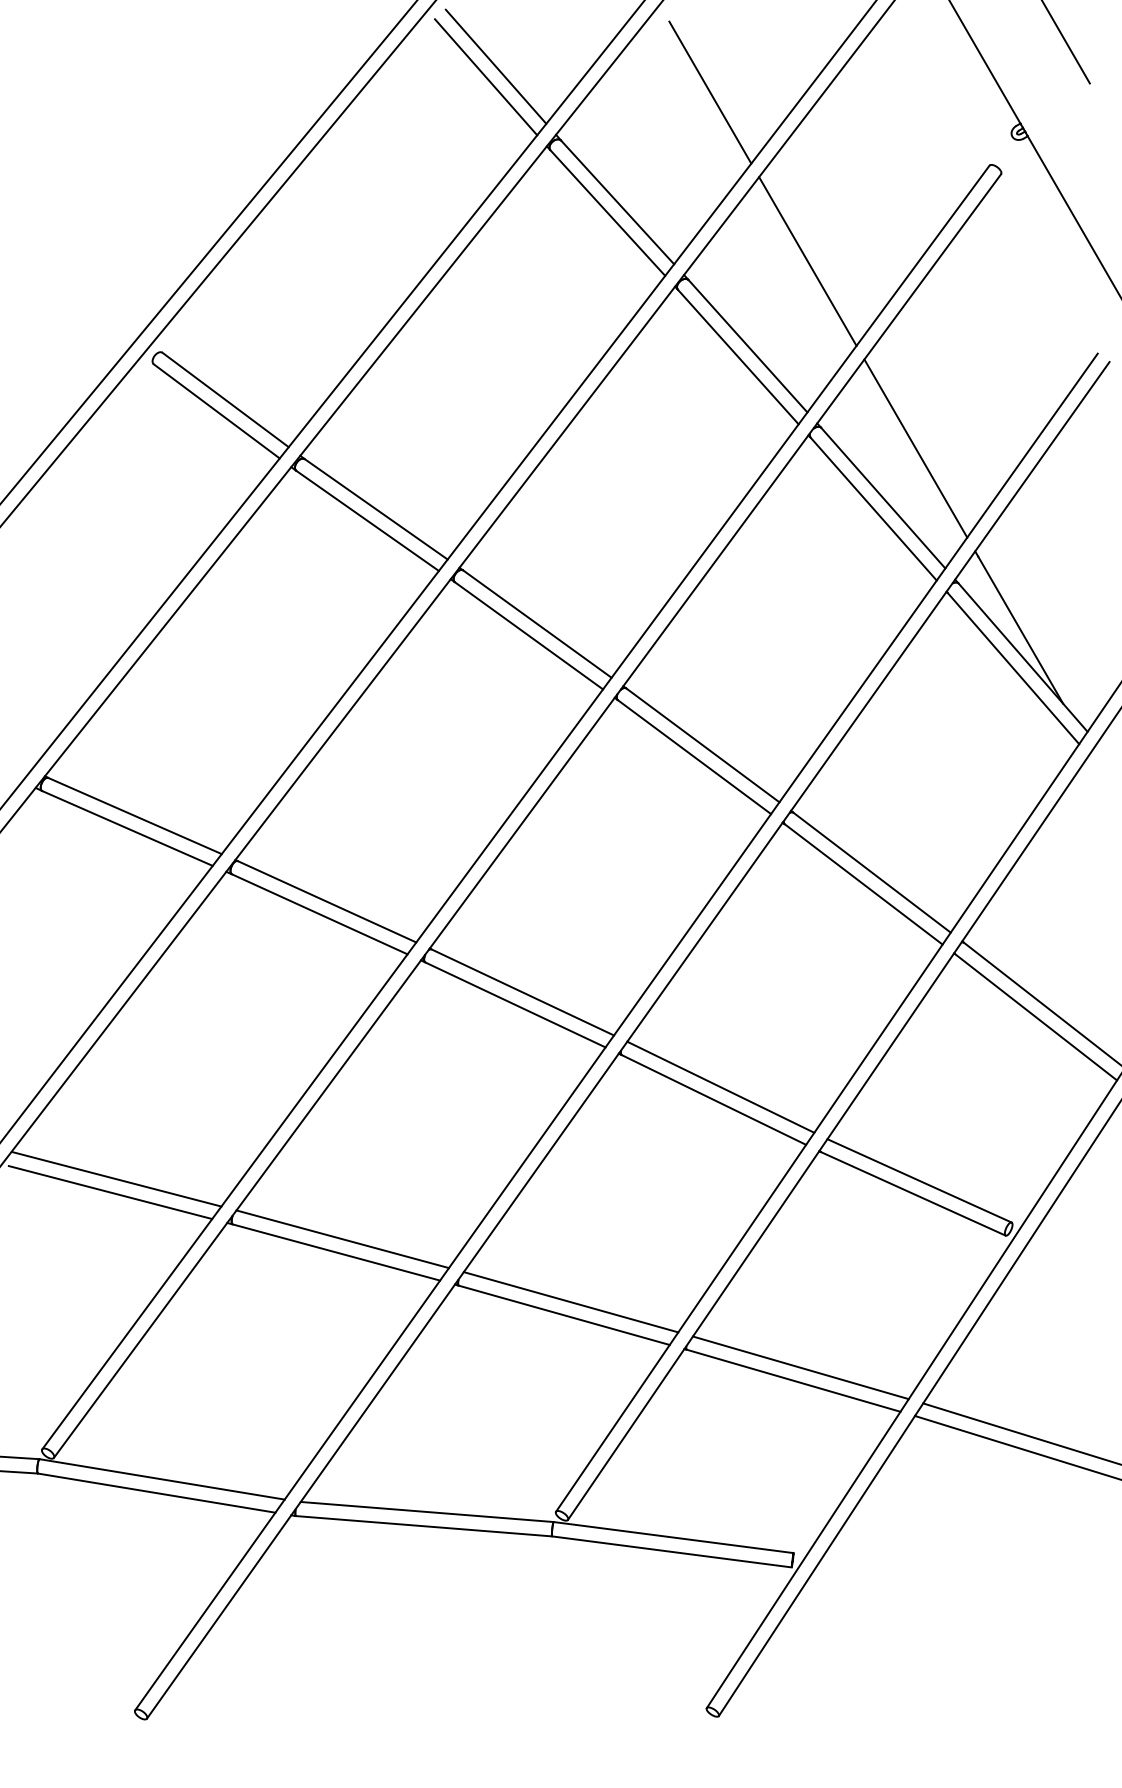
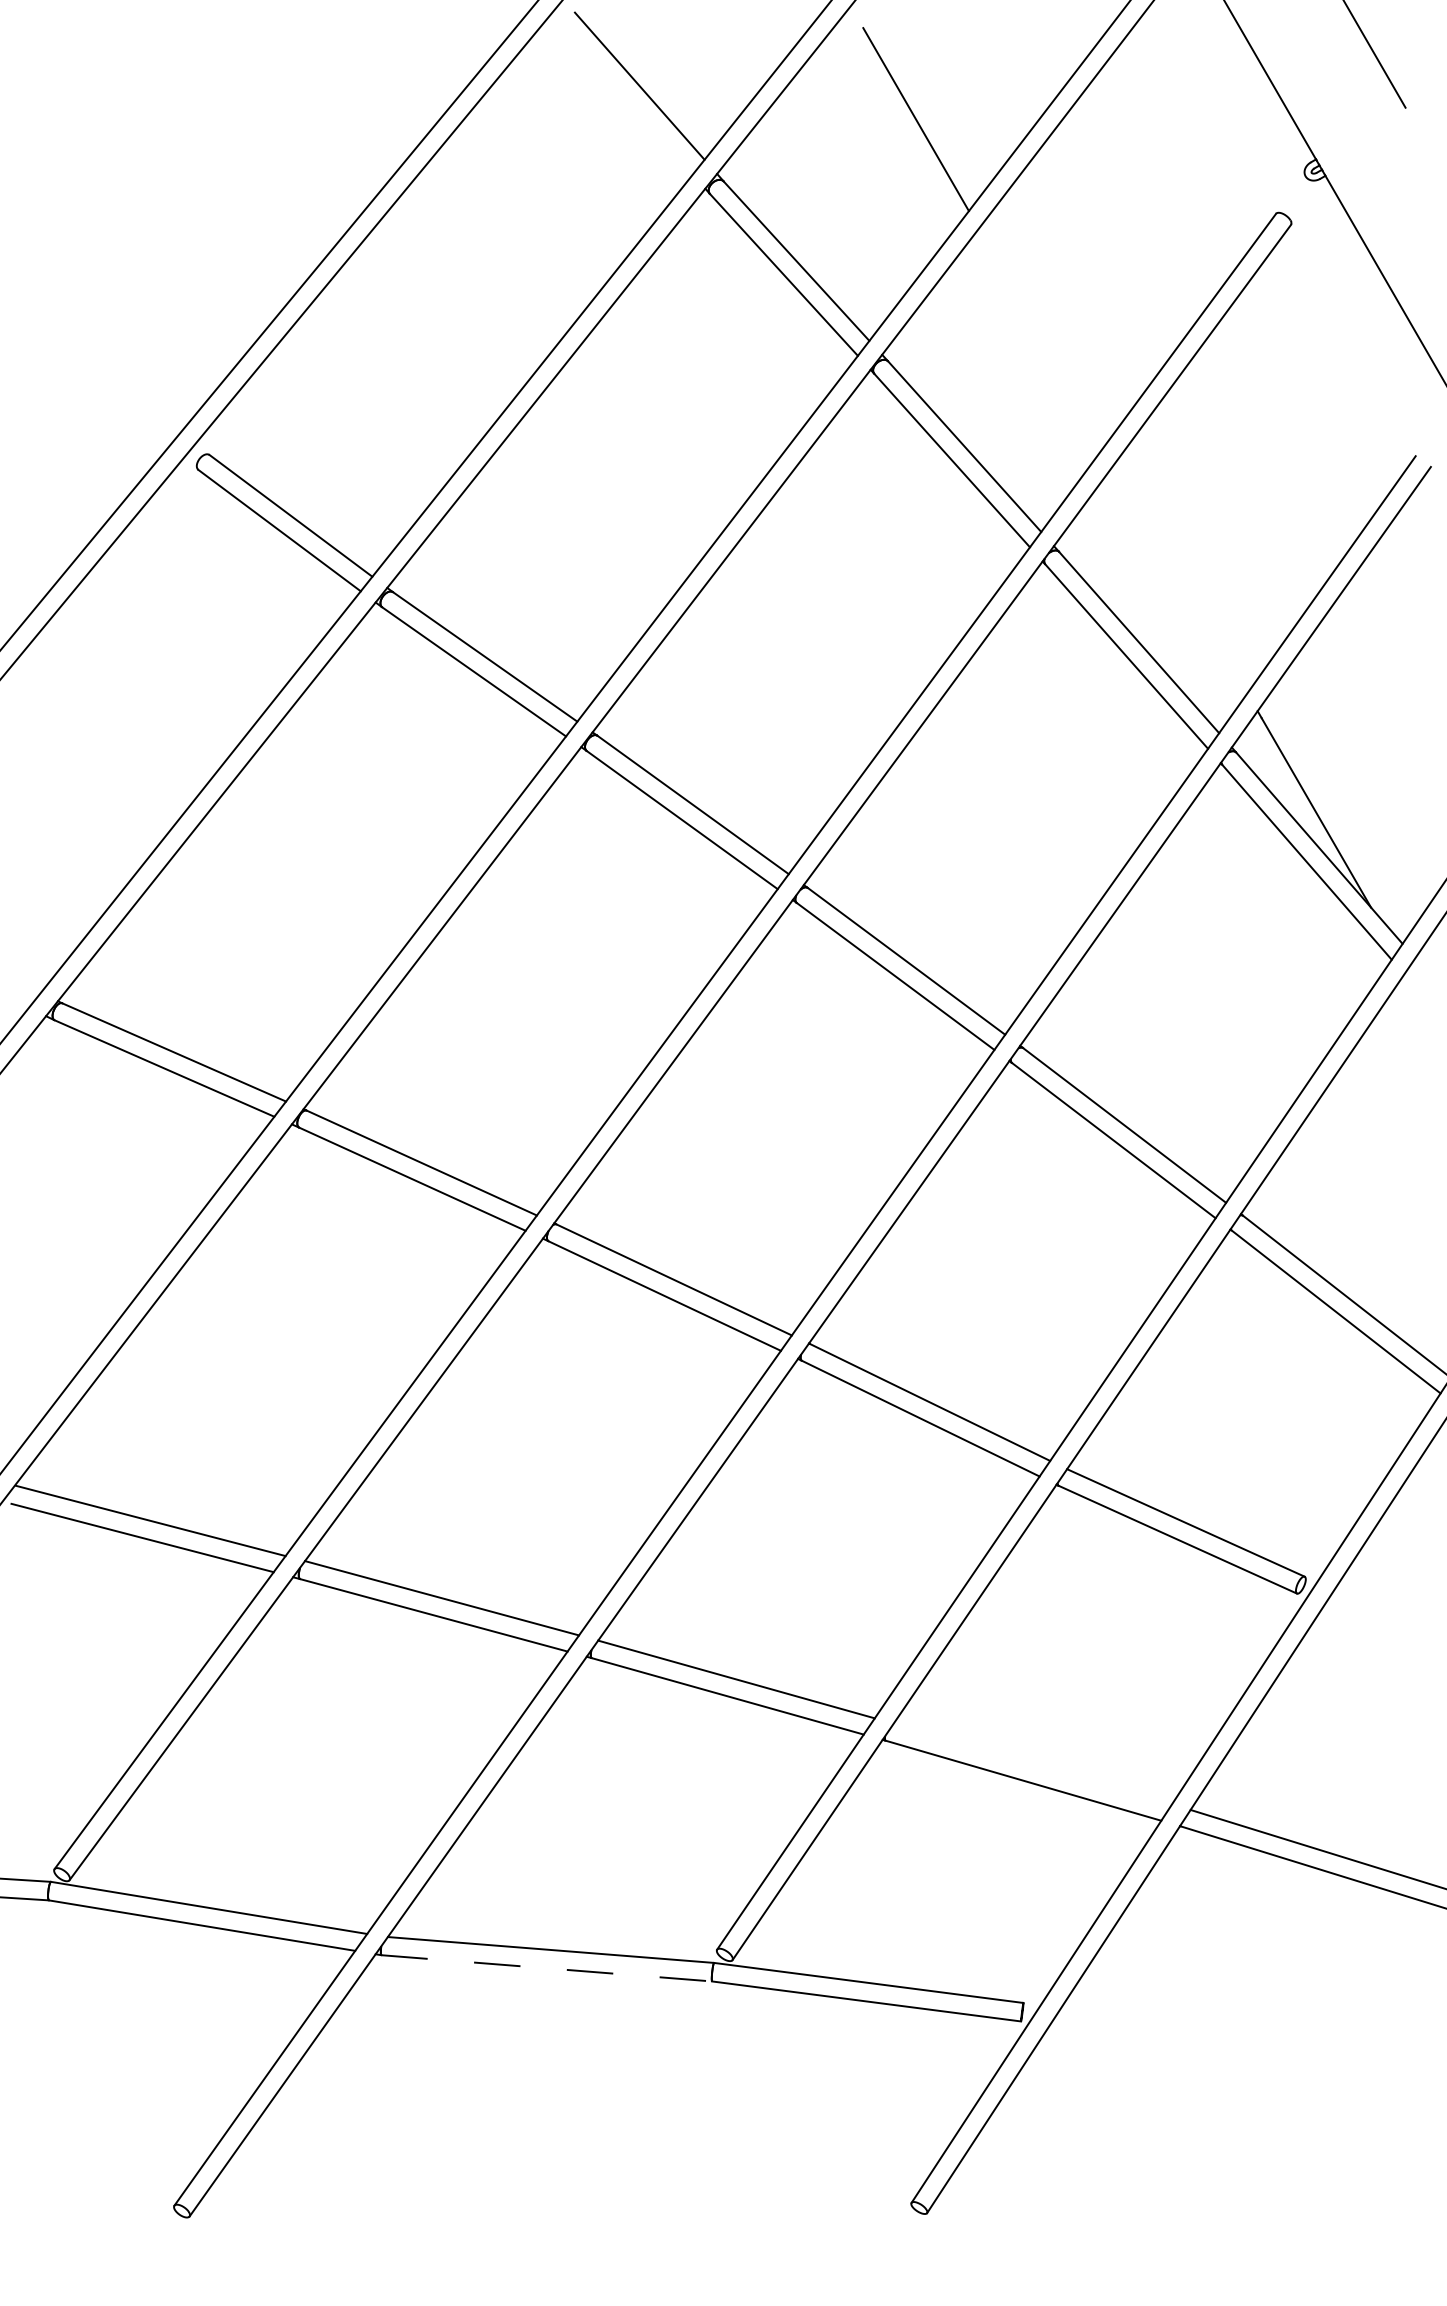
line: (486, 77) -> (627, 100), removed
line: (807, 261) -> (1041, 337), removed
line: (915, 448) -> (1180, 578), removed
line: (800, 1367) -> (1032, 1763), removed
line: (423, 1526) -> (546, 1968), solid -> dashed

